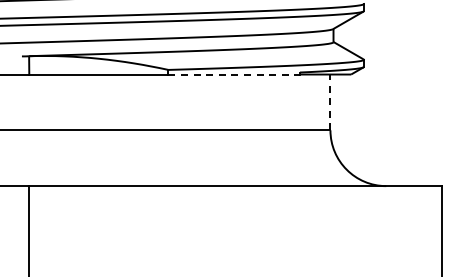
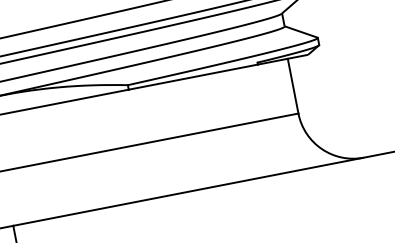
line: (234, 74) -> (193, 77), dashed -> solid
line: (330, 102) -> (293, 86), dashed -> solid

